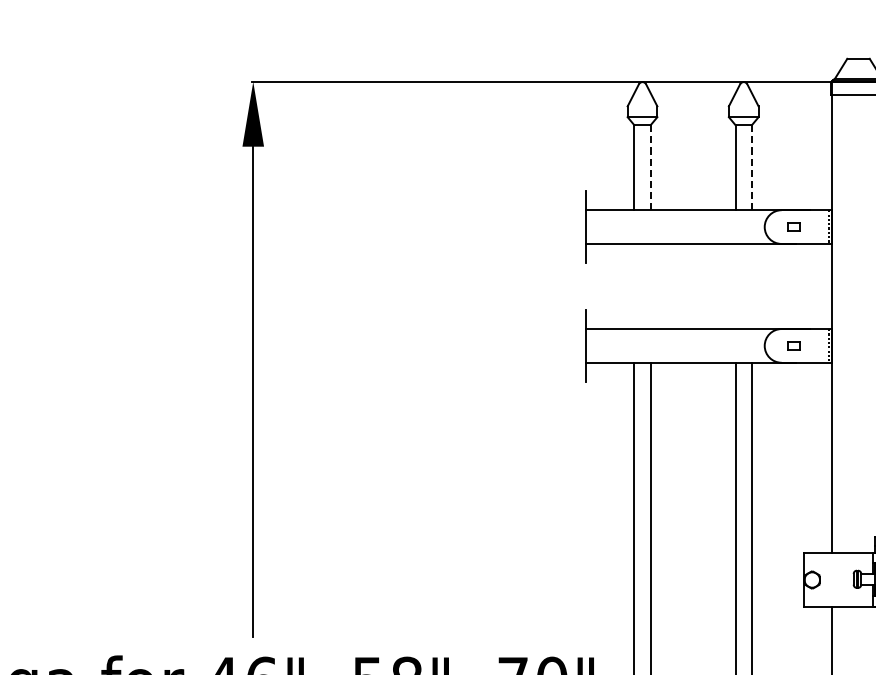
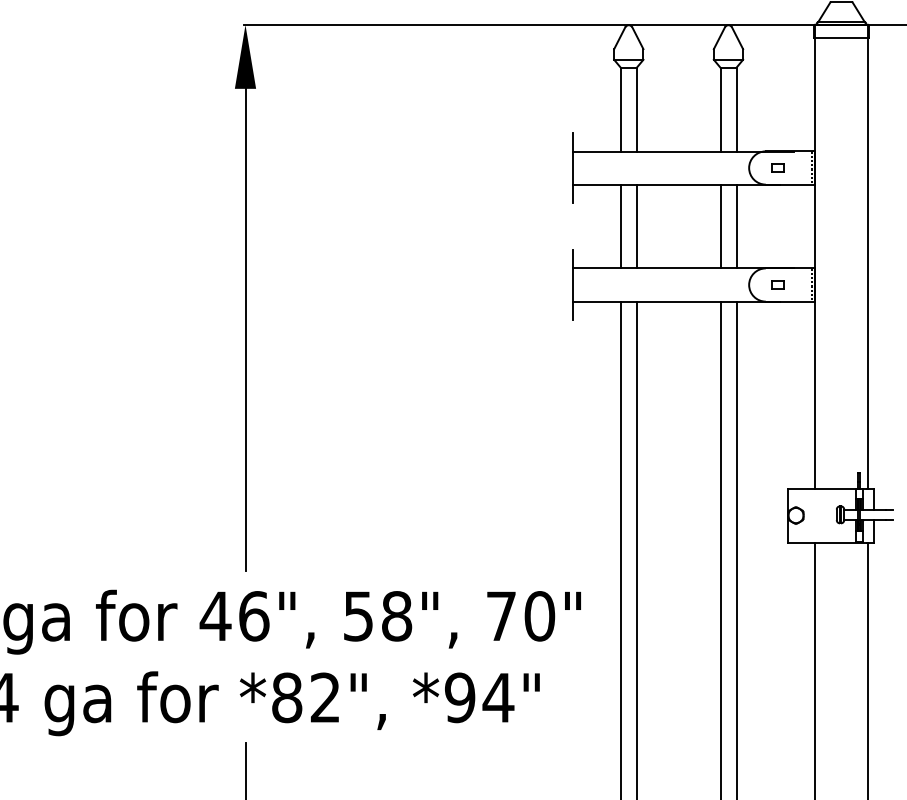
line: (650, 167) -> (636, 109), dashed -> solid
line: (751, 167) -> (736, 109), dashed -> solid
line: (634, 286) -> (620, 226), added
line: (650, 286) -> (636, 226), added
line: (735, 286) -> (720, 226), added
line: (751, 286) -> (736, 226), added

